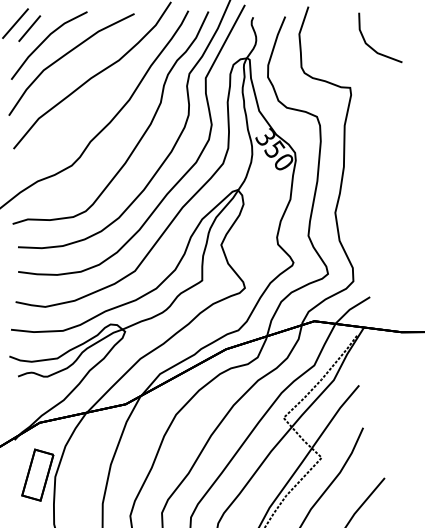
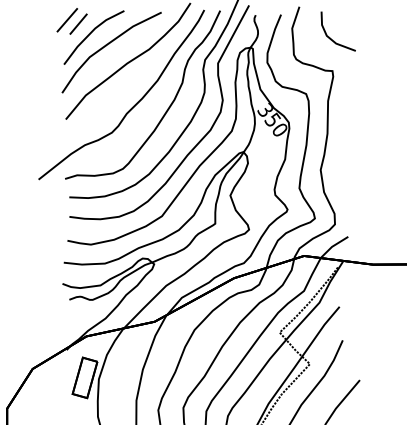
line: (370, 45) -> (330, 37), moved

